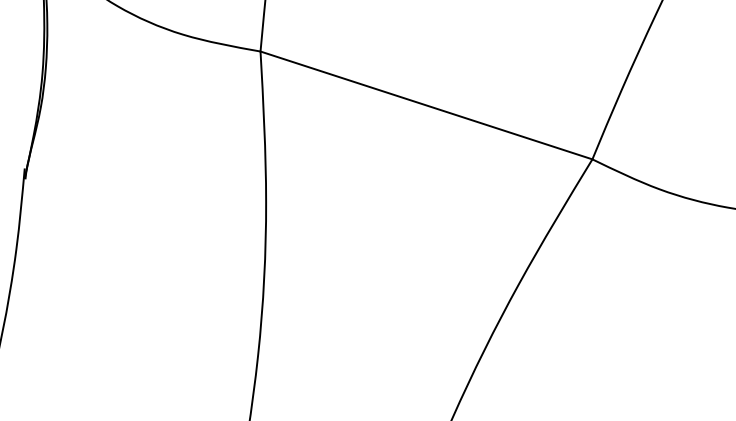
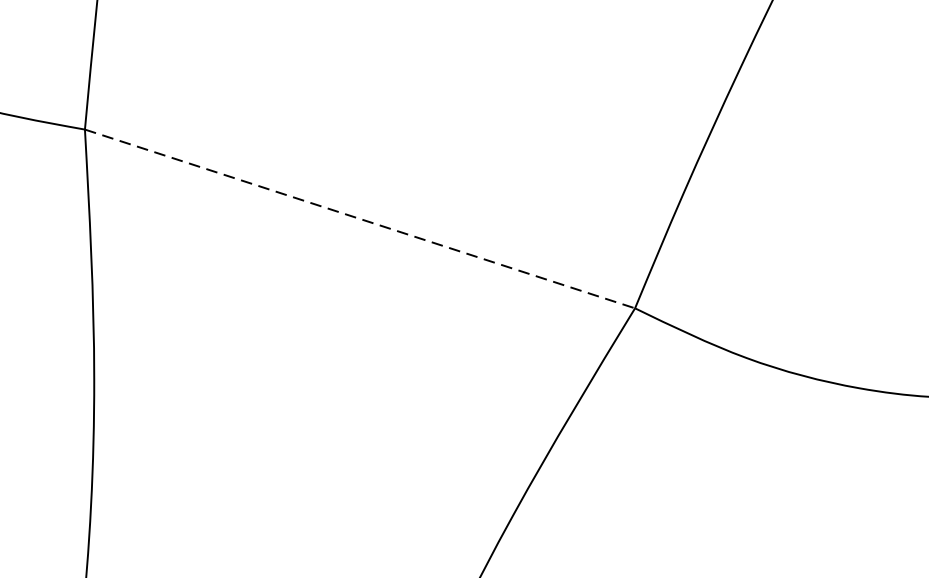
line: (426, 105) -> (360, 219), solid -> dashed

